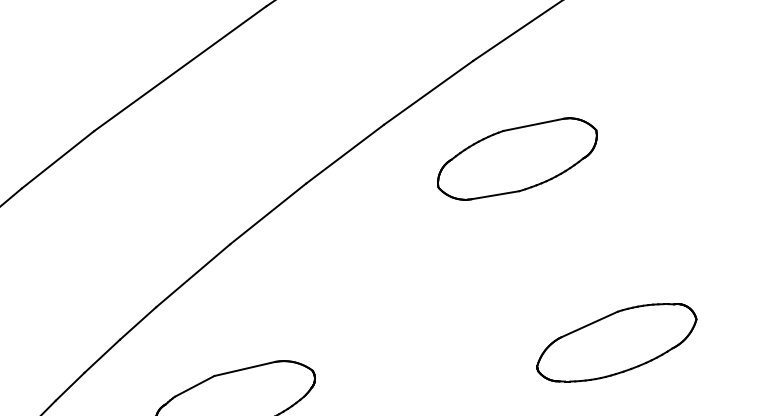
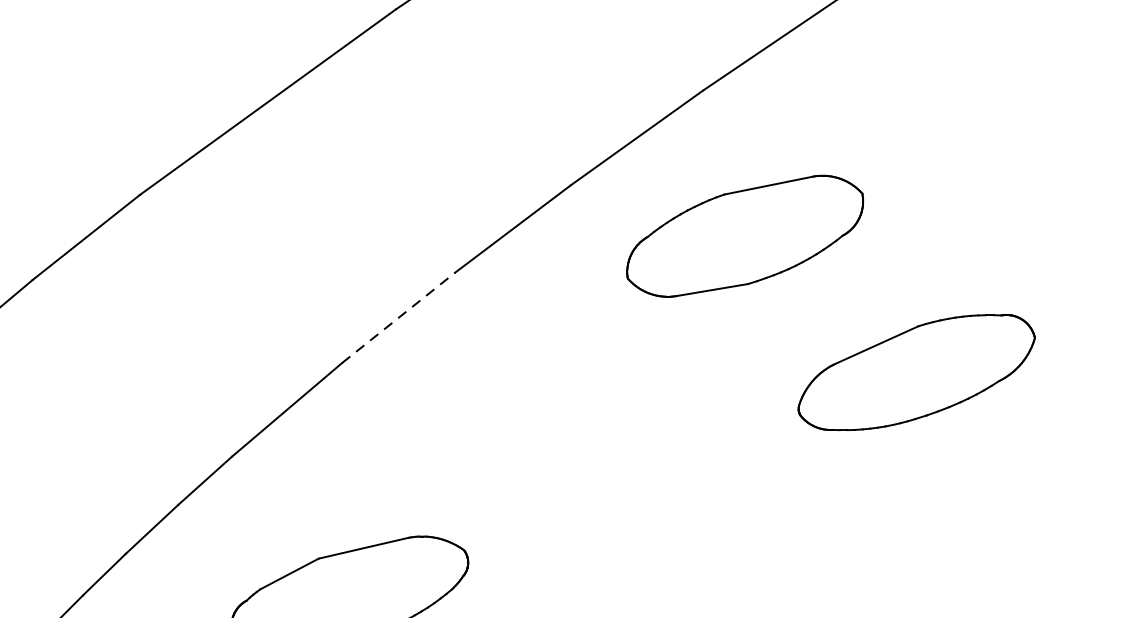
part: (517, 158) -> (745, 235), moved
line: (268, 213) -> (399, 317), solid -> dashed
part: (616, 342) -> (916, 372), moved

